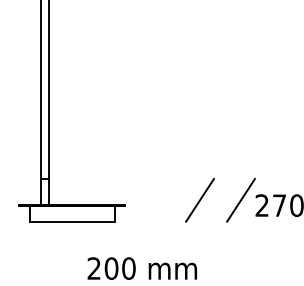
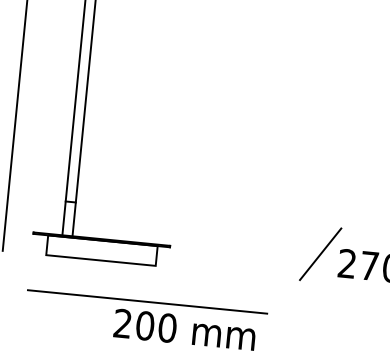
line: (199, 199) -> (267, 247), removed
line: (111, 250) -> (147, 302), added

